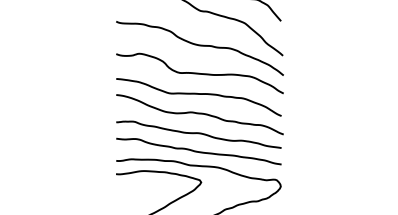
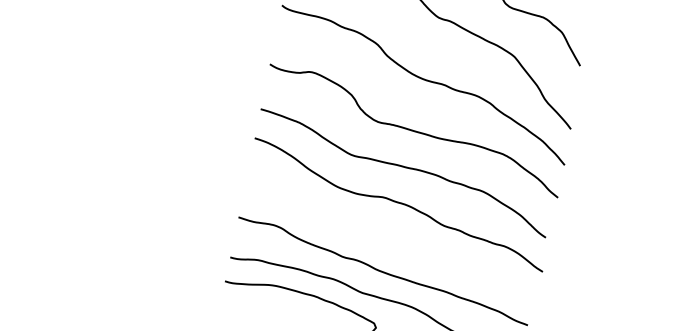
curve: (198, 134) -> (388, 240), removed

